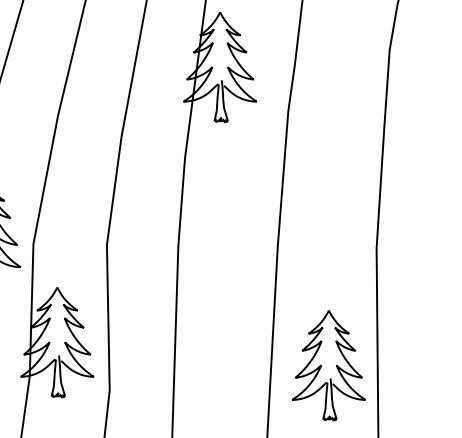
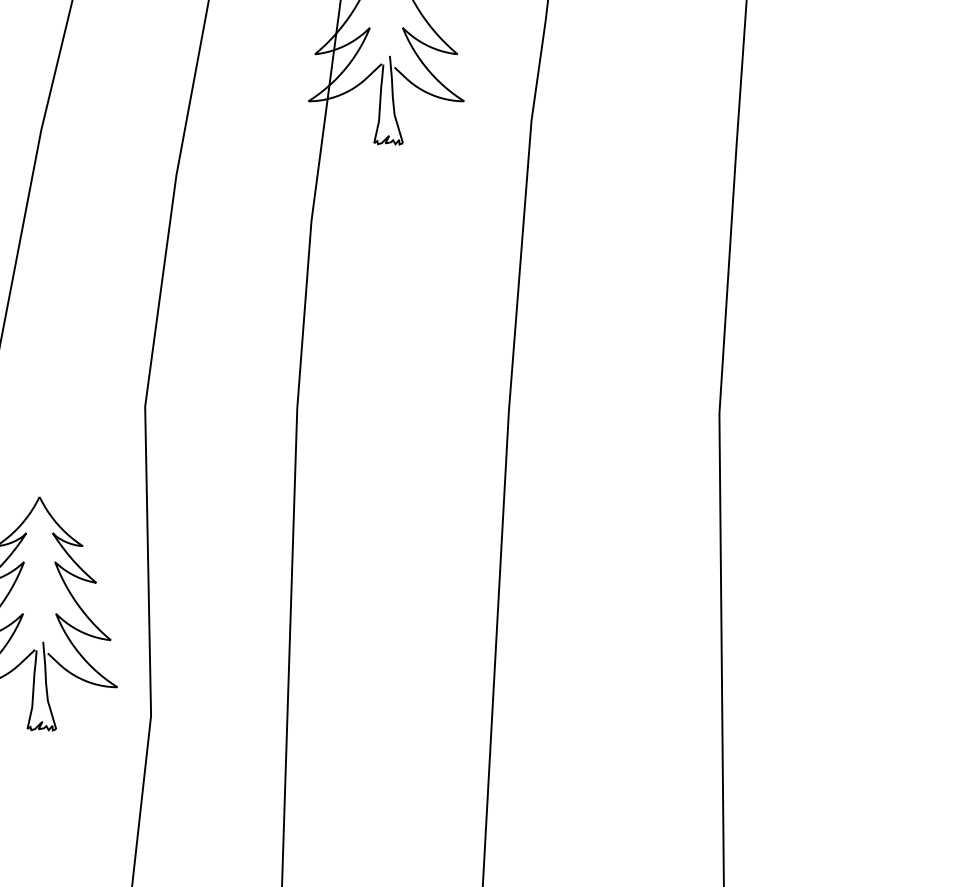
part: (328, 365) -> (616, 663), removed

